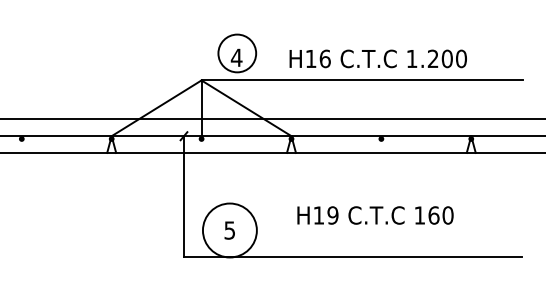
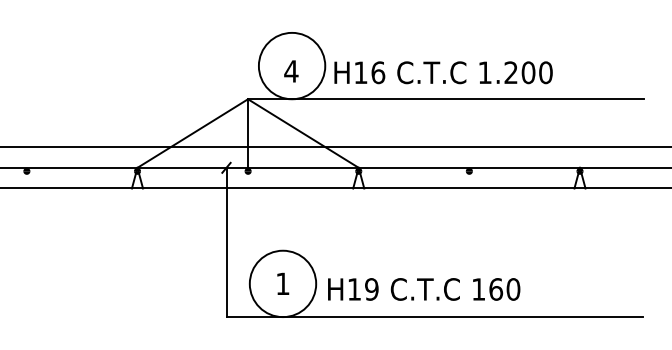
circle: (236, 53) -> (291, 65), size x1.43
text: (378, 58) -> (443, 72), moved
text: (375, 215) -> (424, 289), moved
text: (229, 230) -> (282, 283), 5 -> 1

